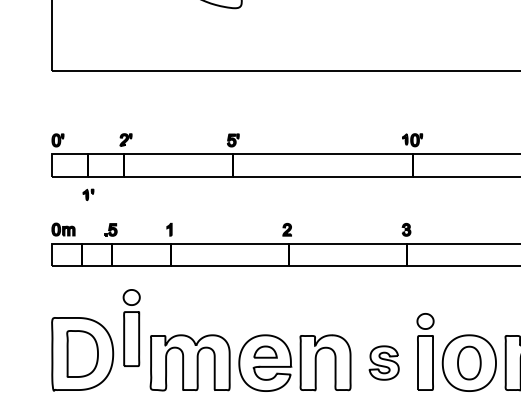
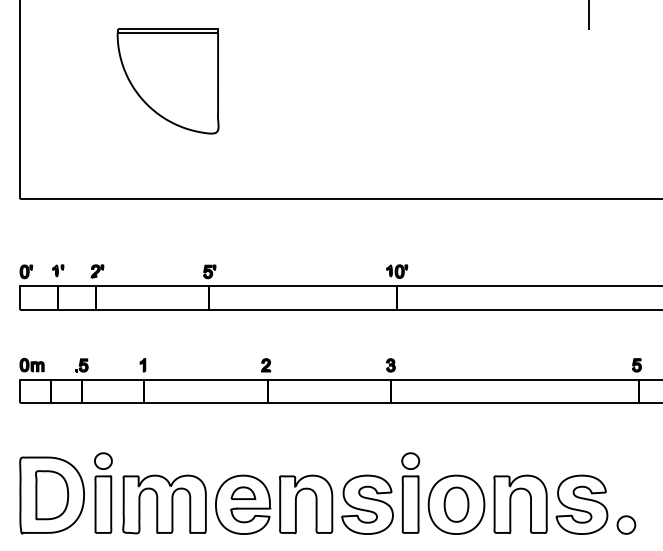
part: (88, 194) -> (58, 270), moved
part: (131, 327) -> (103, 492), moved
part: (384, 362) -> (367, 504), size x1.67

